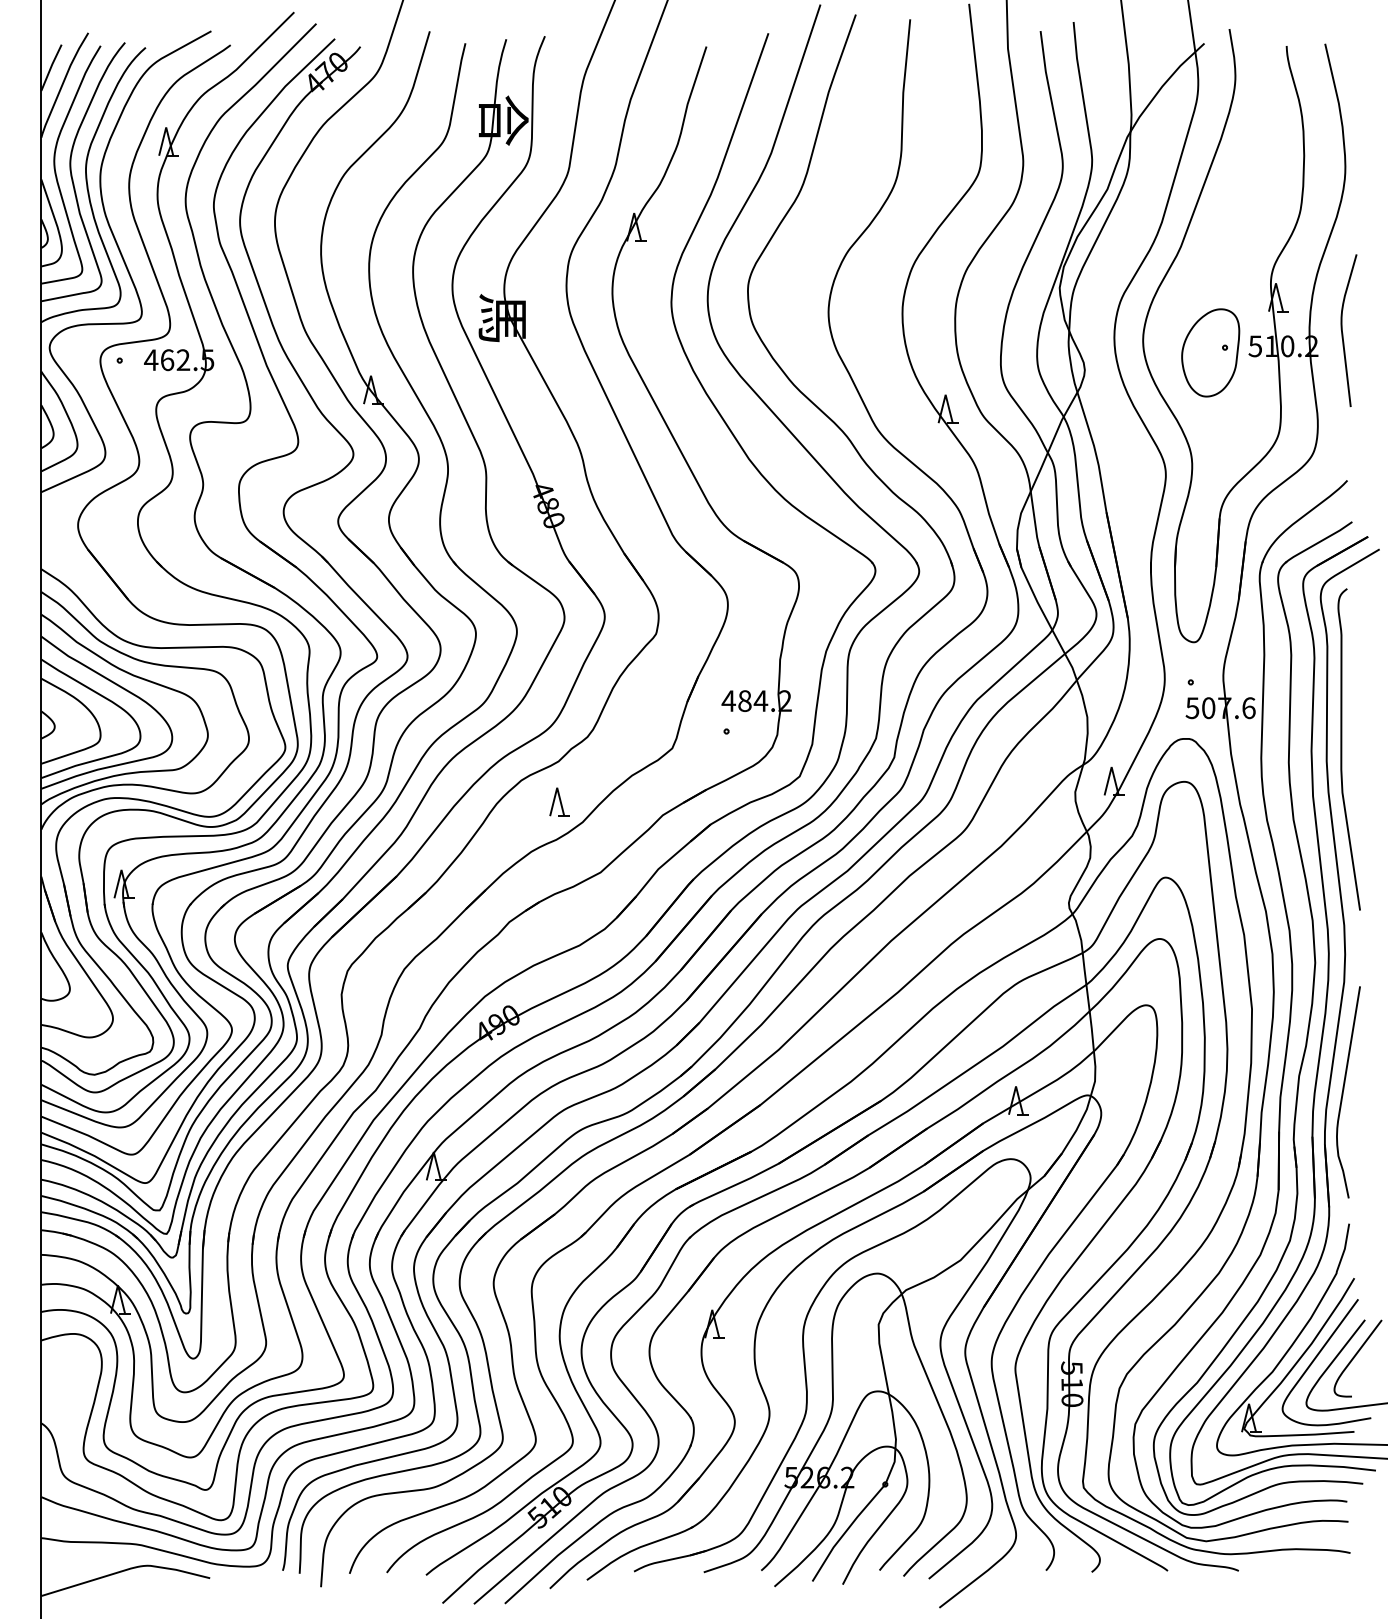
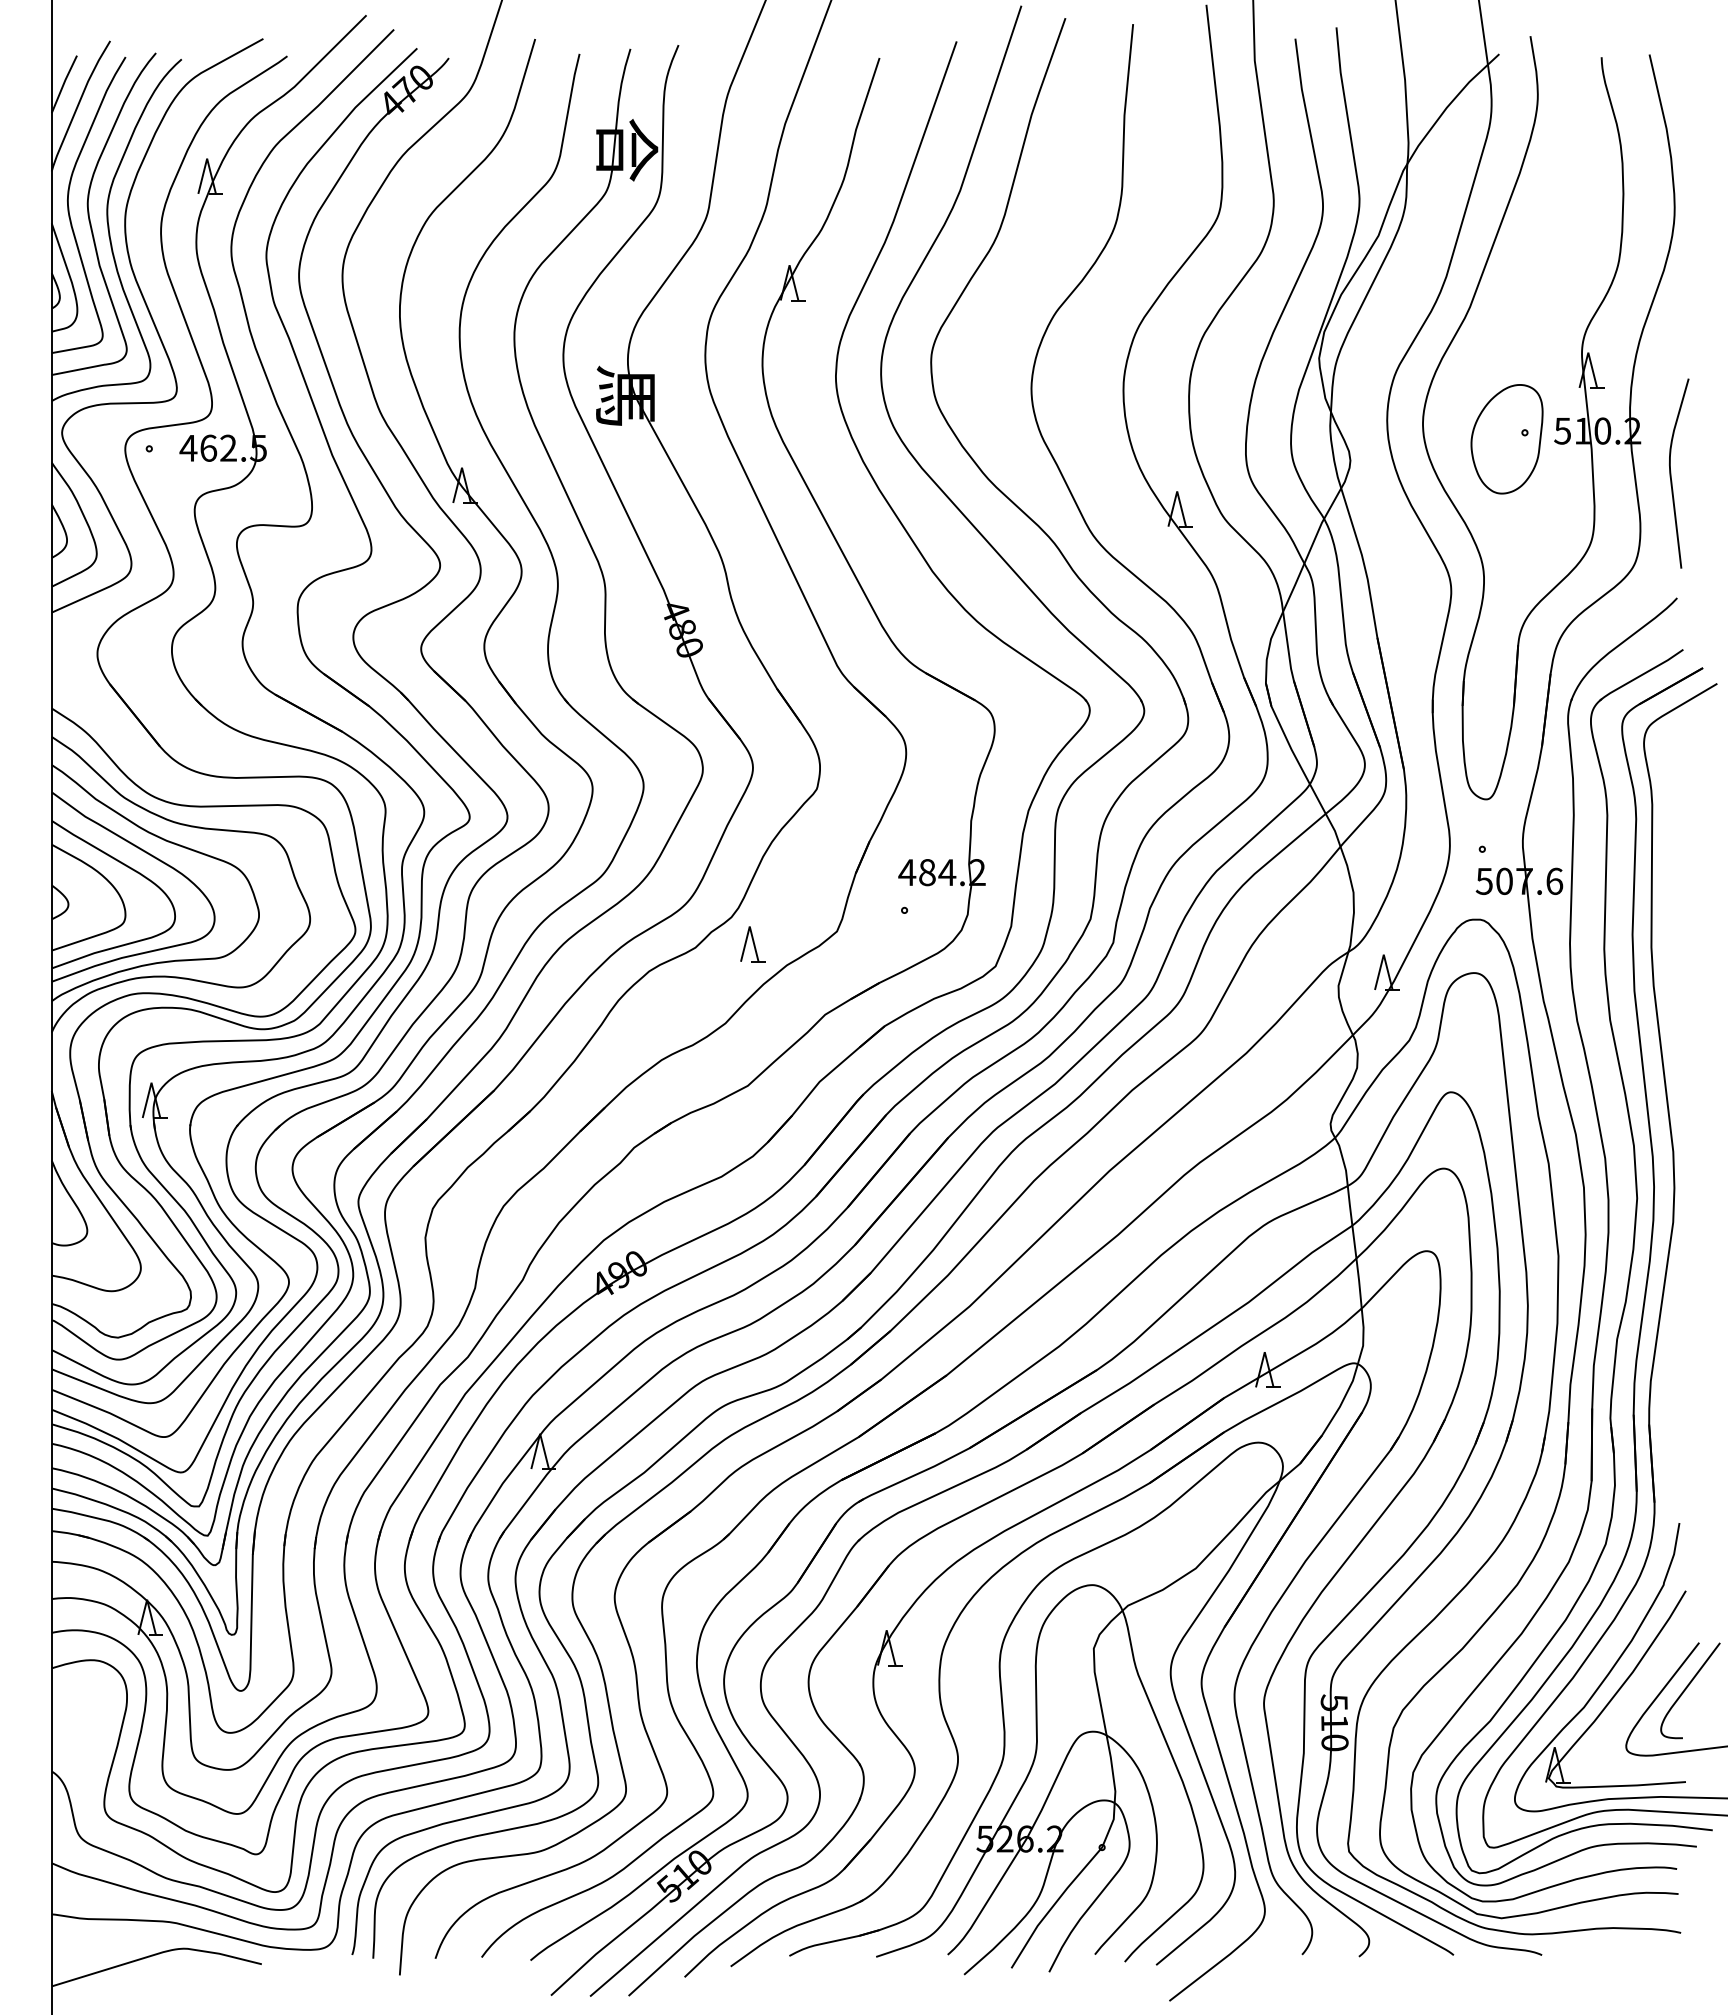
curve: (1342, 330) -> (1671, 473), moved
curve: (1342, 749) -> (1670, 932), removed
part: (559, 802) -> (752, 944), moved
curve: (1343, 1092) -> (1672, 1359), removed
curve: (1317, 1357) -> (1639, 1689), removed

